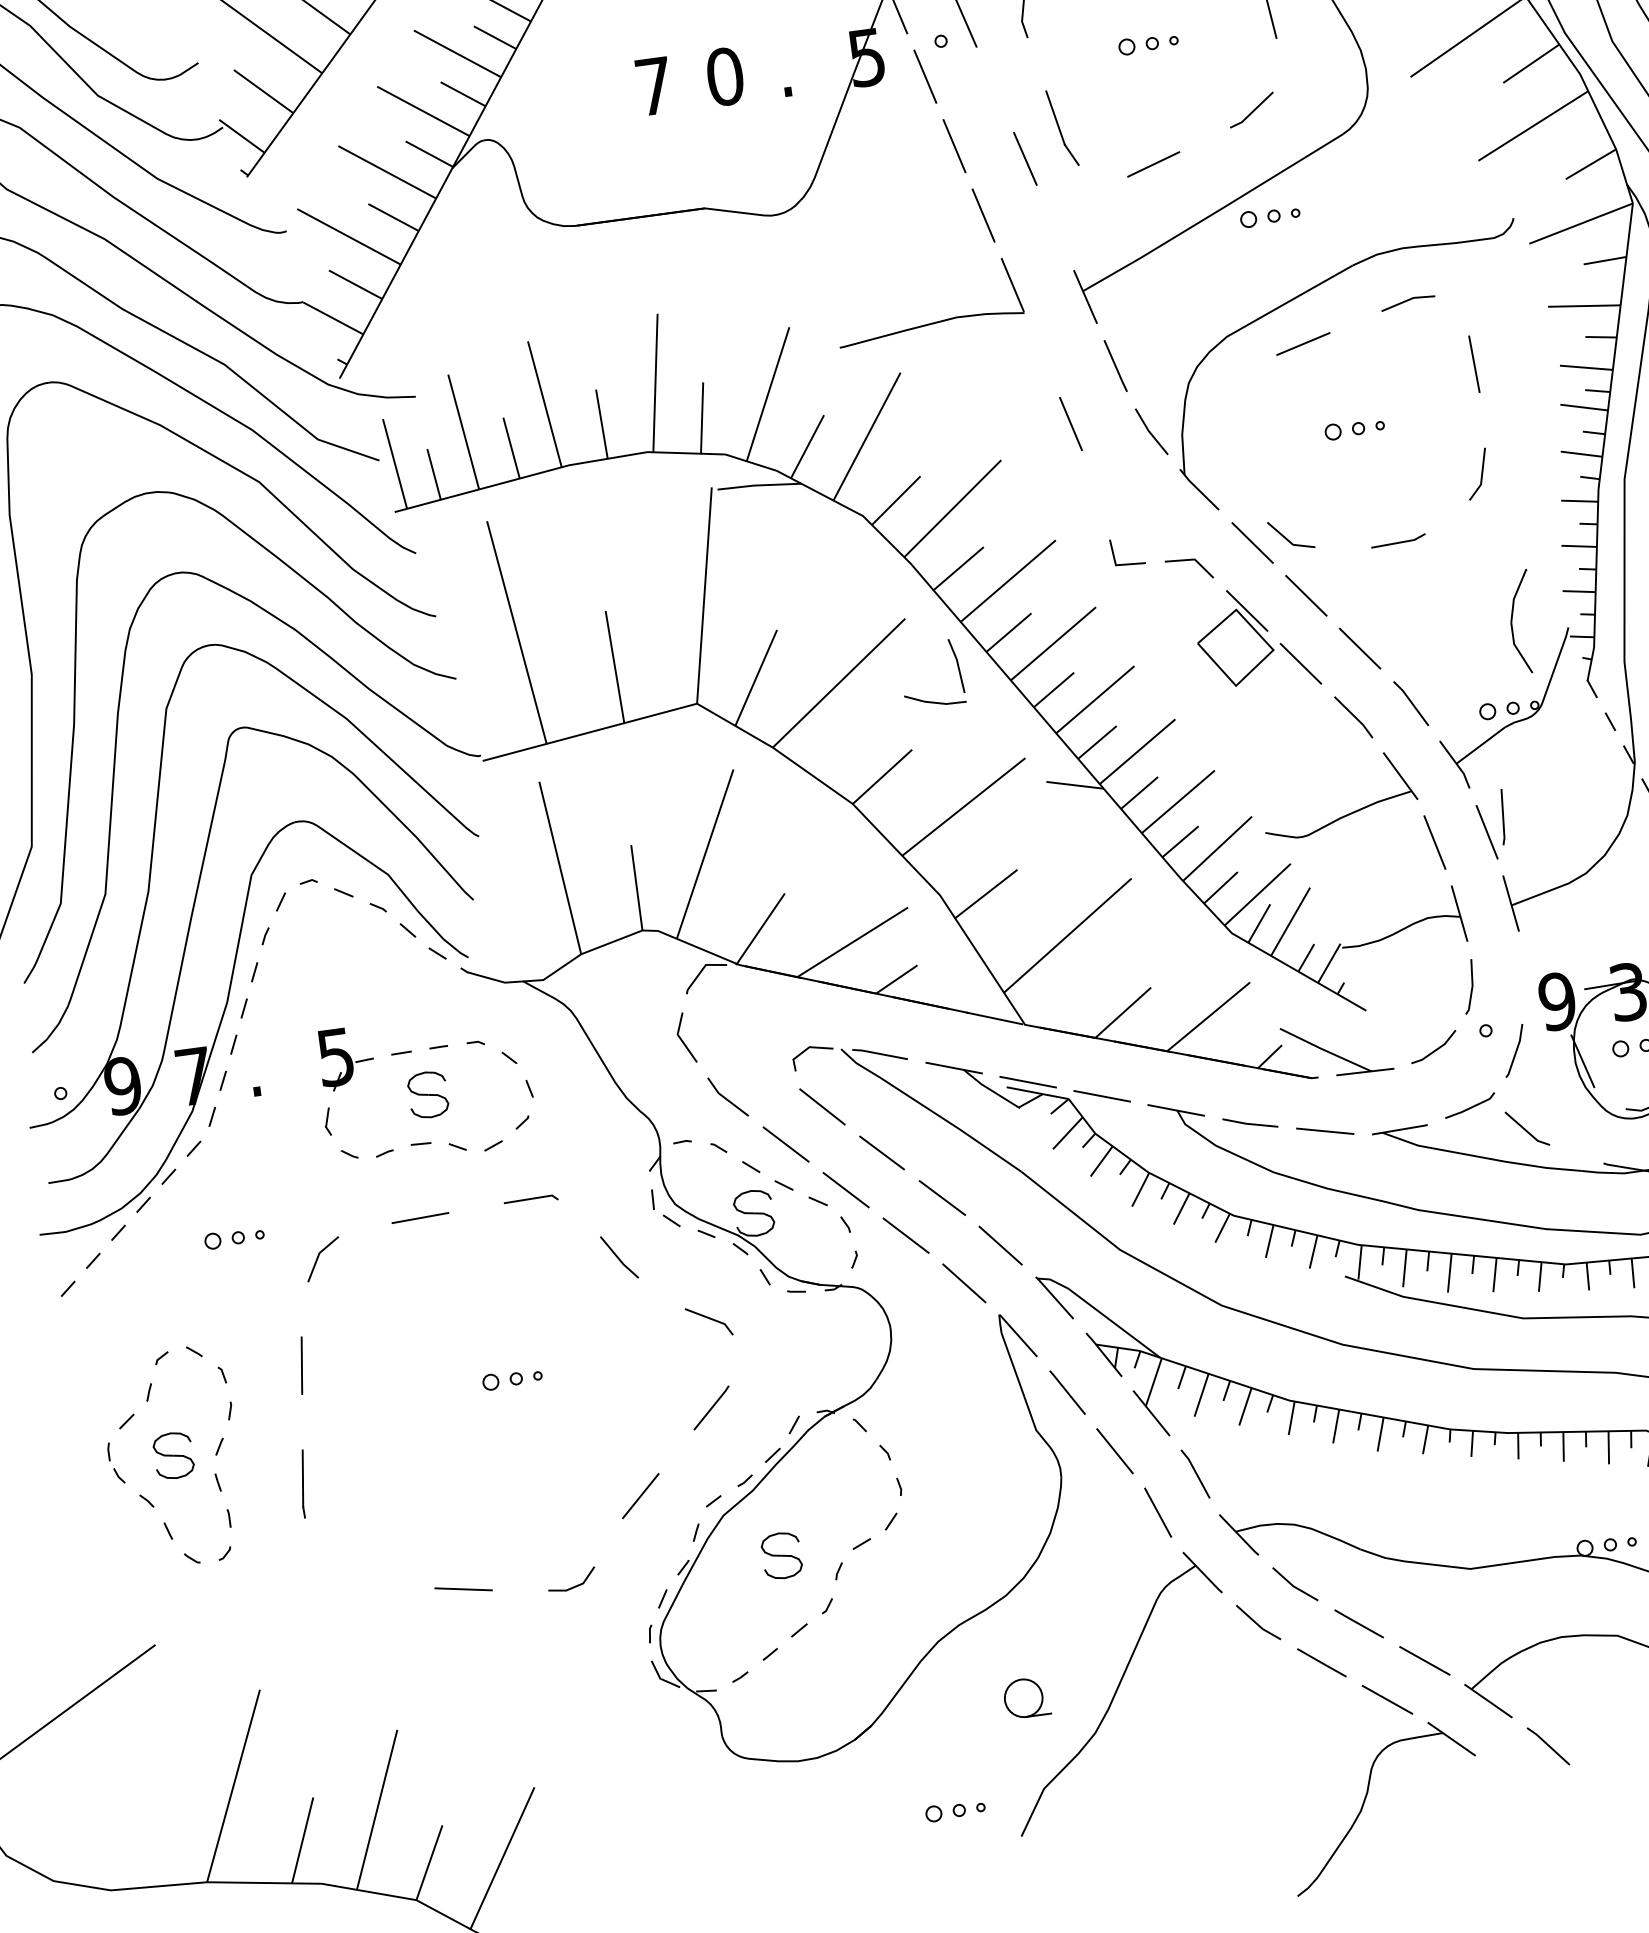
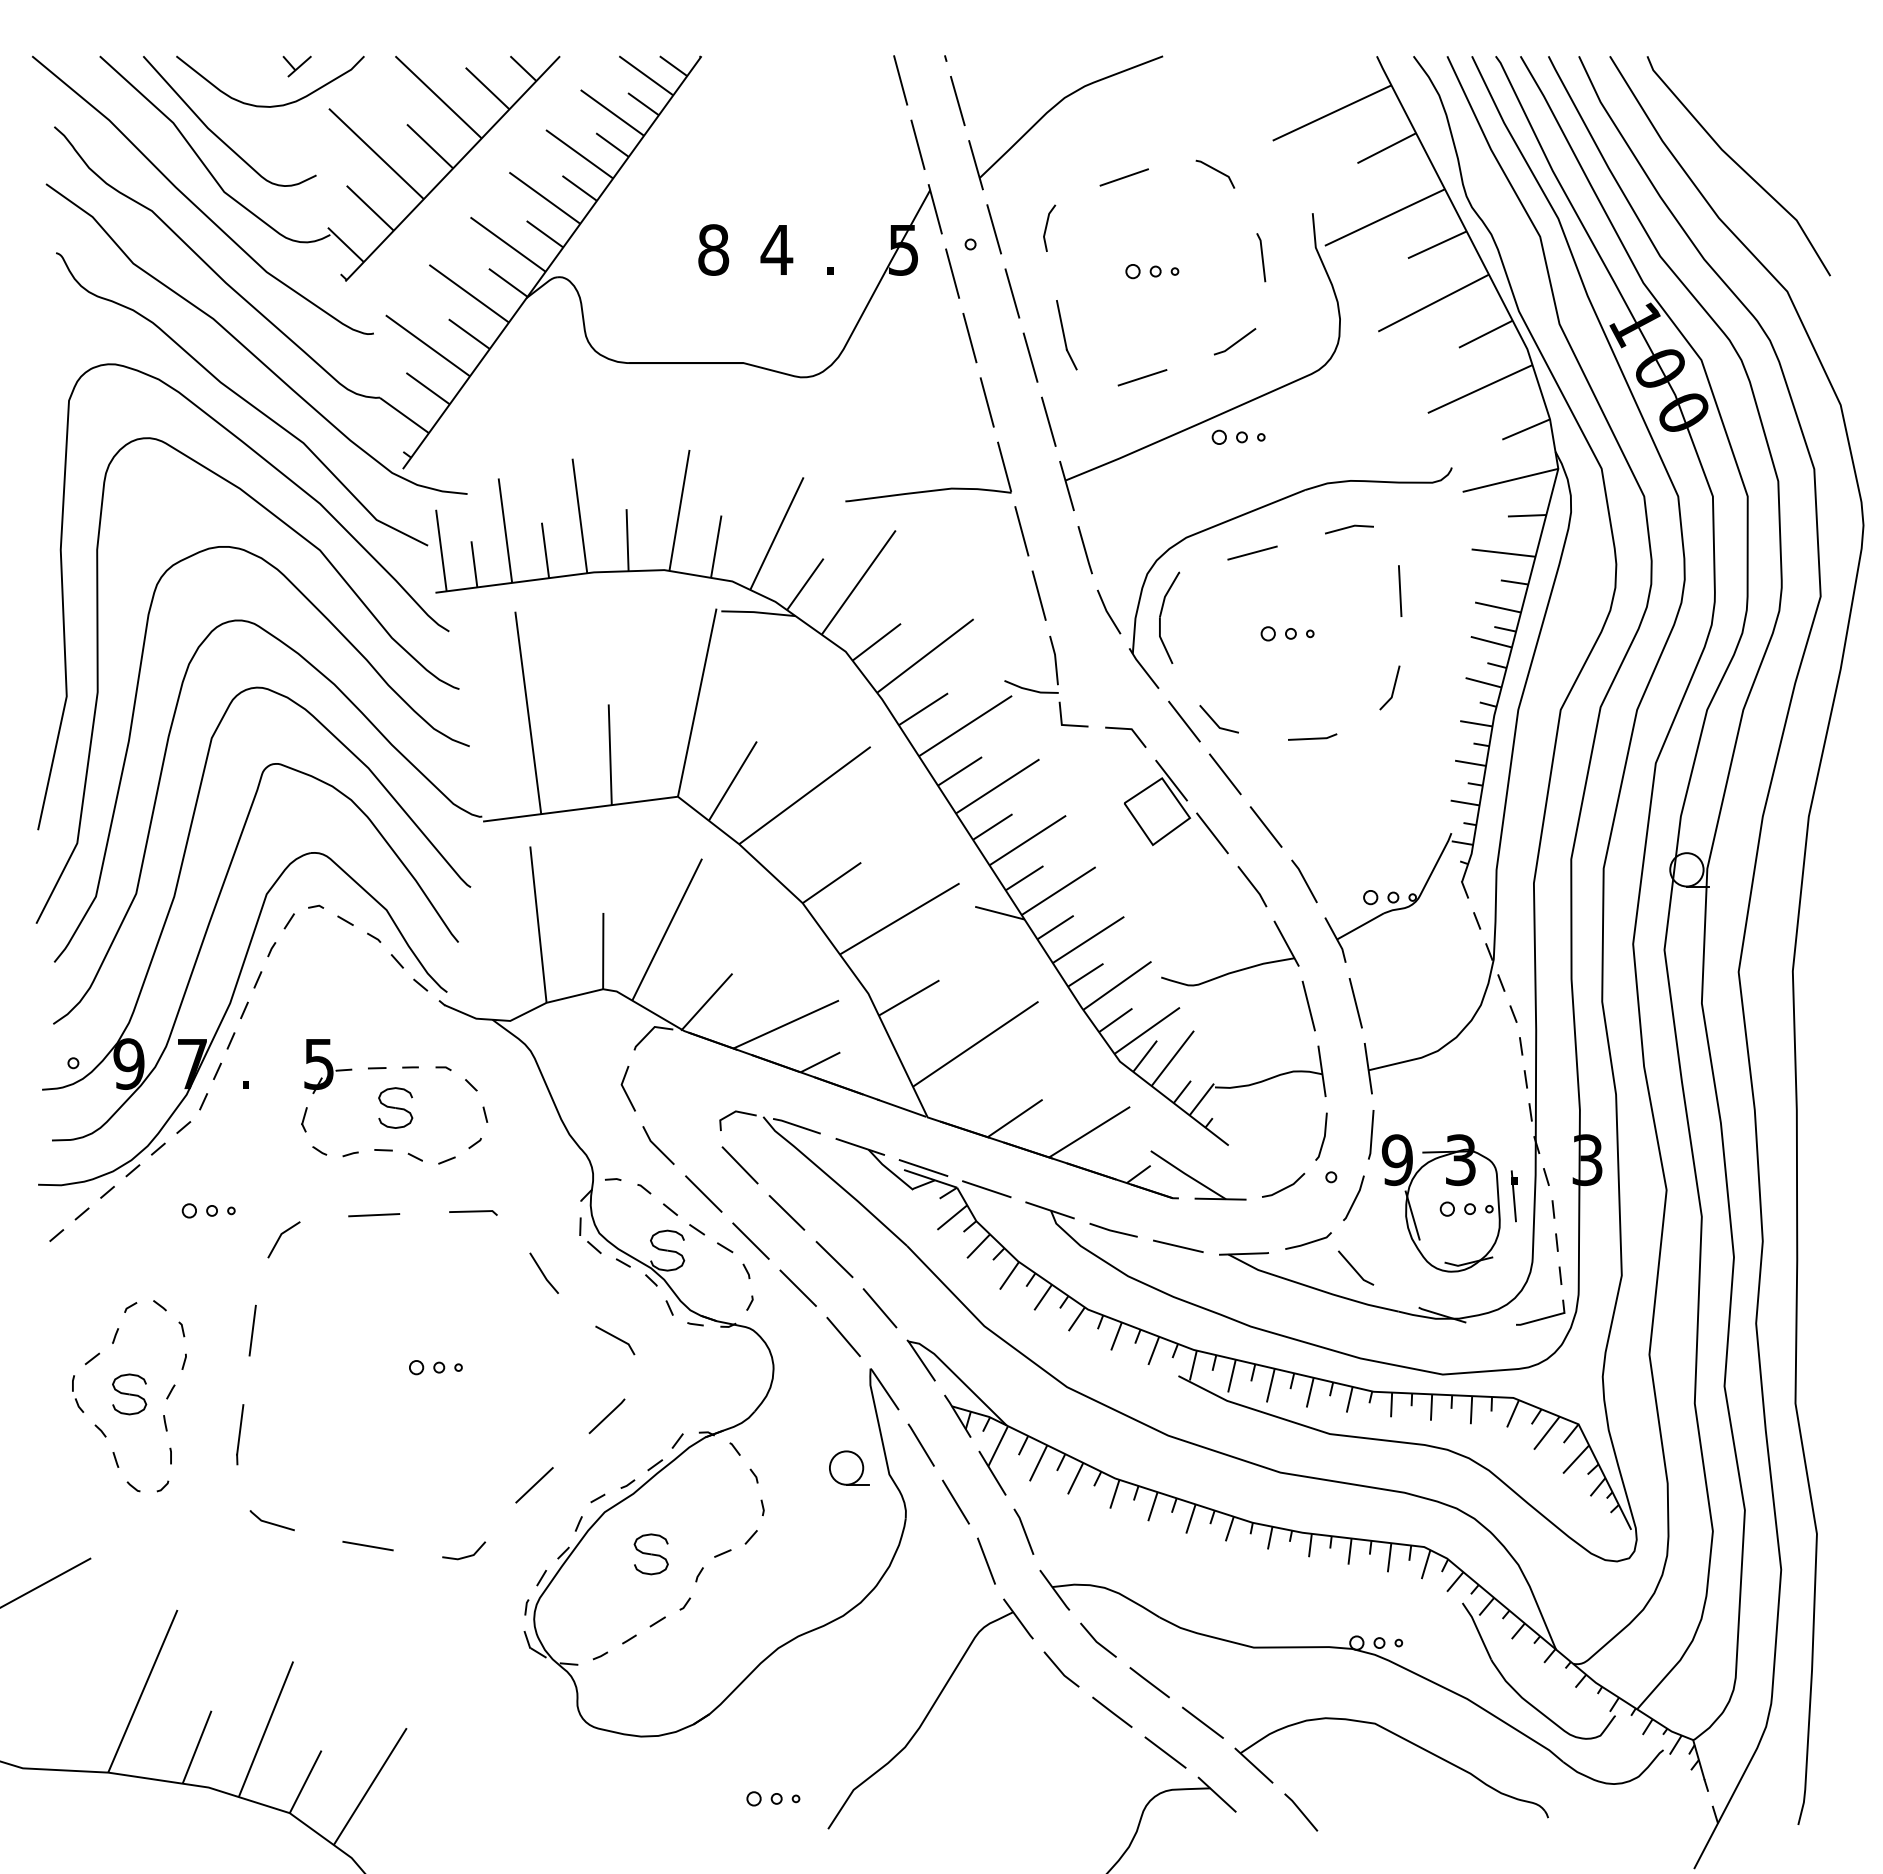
text: (724, 76) -> (776, 249), 0 -> 4
text: (654, 85) -> (713, 249), 7 -> 8
line: (995, 89) -> (1012, 293), added
line: (1055, 227) -> (1048, 421), added
line: (1041, 354) -> (1021, 531), added
part: (1512, 620) -> (1161, 615), moved
part: (957, 668) -> (1054, 662), moved
line: (1502, 816) -> (1371, 1134), moved
line: (351, 1577) -> (271, 1522), added
part: (1026, 1697) -> (849, 1467), moved

